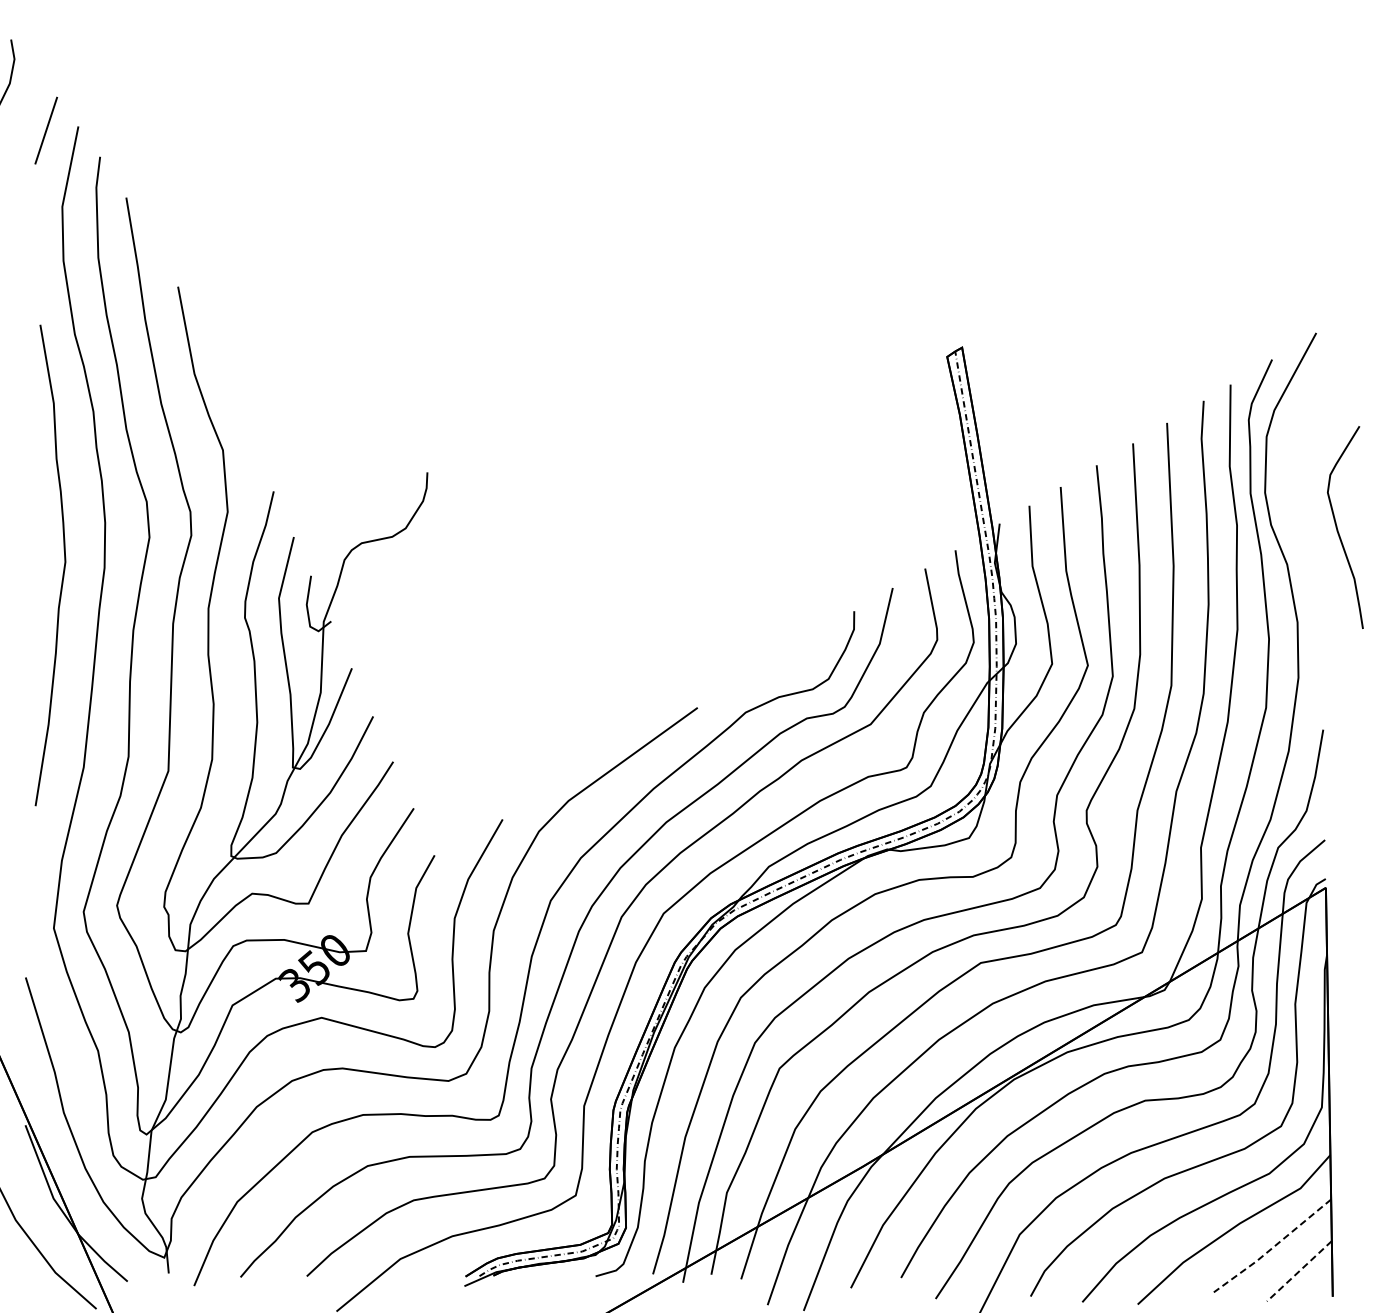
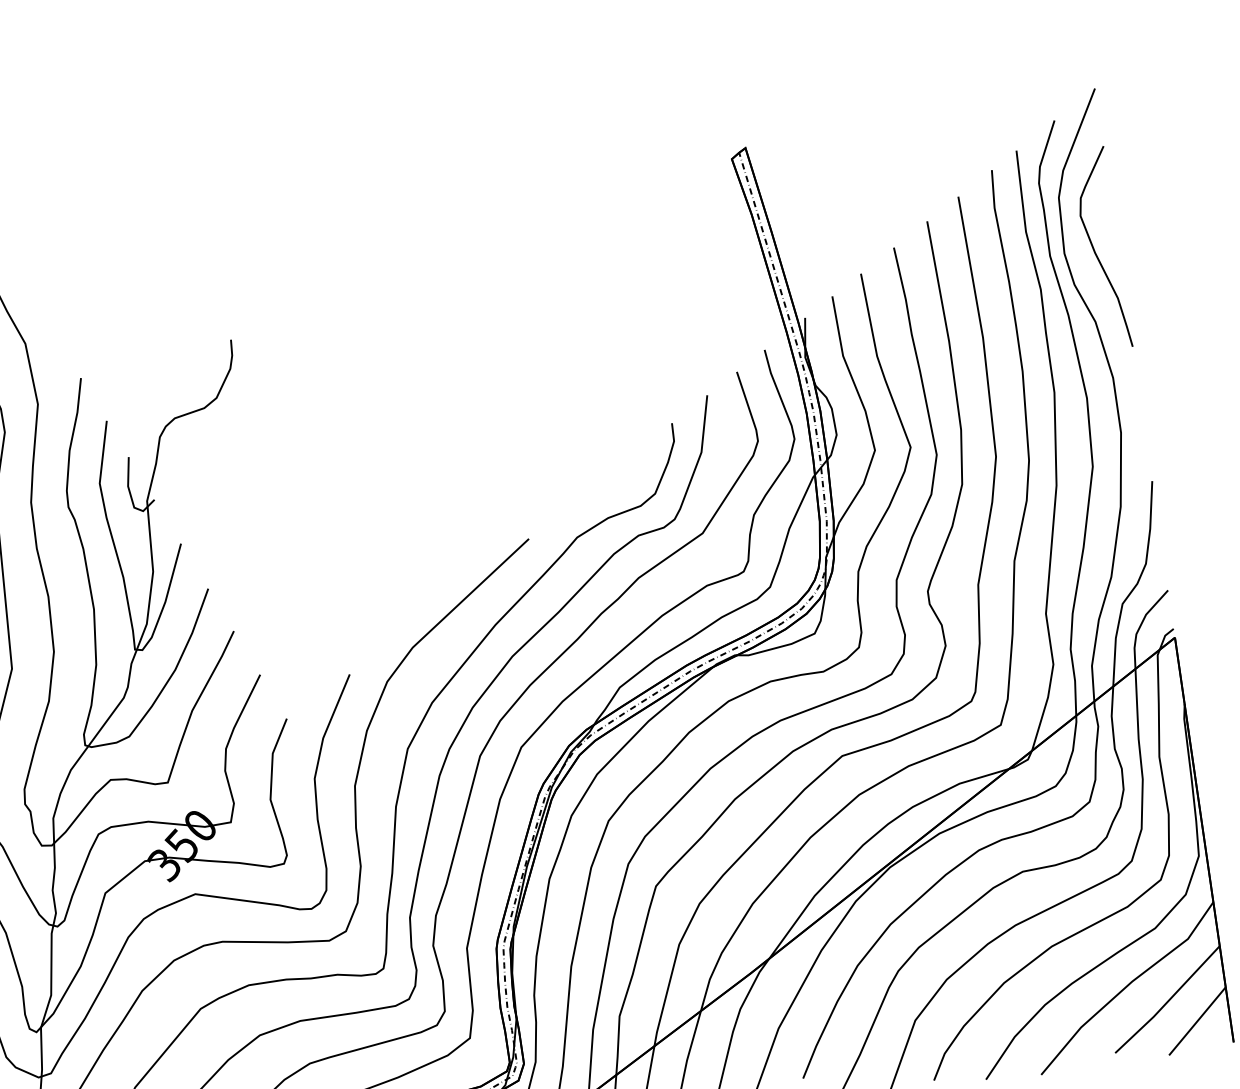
curve: (1338, 529) -> (1095, 251), moved
line: (1272, 1247) -> (1167, 1001), dashed -> solid
line: (1299, 1271) -> (1197, 1021), dashed -> solid

